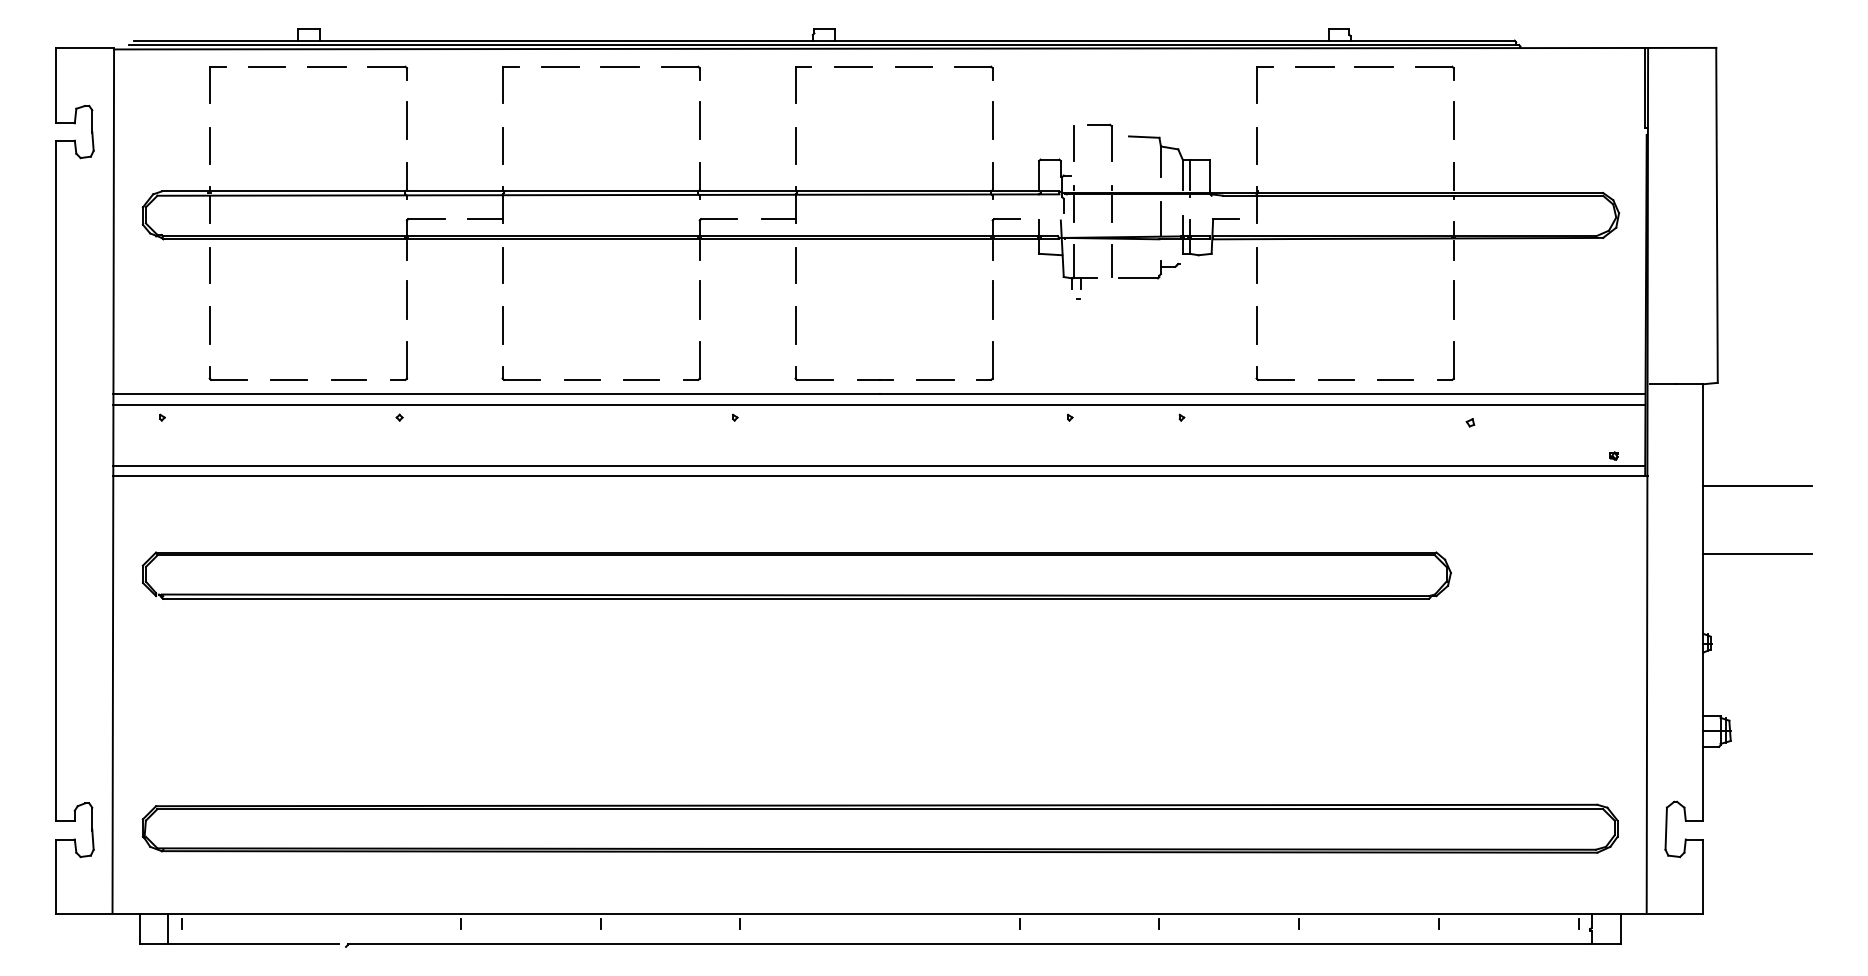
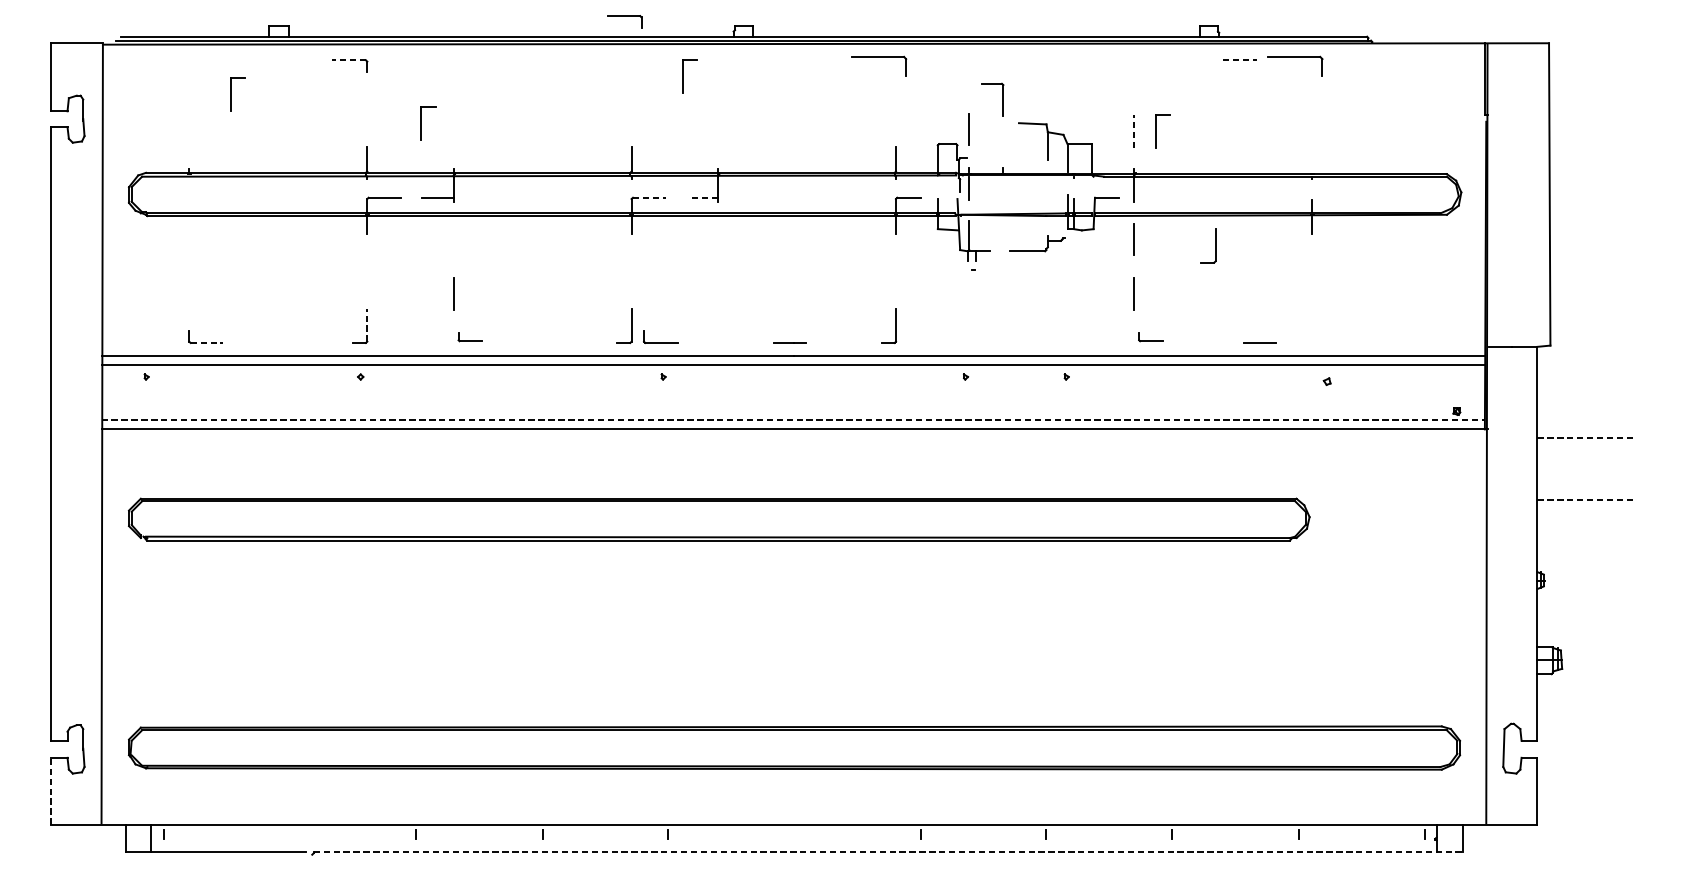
line: (266, 66) -> (240, 60), removed
line: (326, 66) -> (294, 60), removed
line: (386, 66) -> (348, 60), solid -> dashed
line: (560, 66) -> (505, 60), removed
line: (619, 66) -> (559, 60), removed
line: (853, 66) -> (770, 60), removed
line: (913, 66) -> (824, 60), removed
line: (1314, 66) -> (1186, 60), removed
line: (1374, 66) -> (1240, 60), solid -> dashed
part: (680, 72) -> (624, 21), moved
part: (973, 72) -> (878, 65), size x1.6
part: (1434, 72) -> (1294, 65), size x1.6
part: (210, 84) -> (231, 94), moved
part: (503, 84) -> (421, 123), moved
part: (796, 84) -> (683, 76), moved
part: (1257, 84) -> (1156, 131), moved
line: (406, 120) -> (366, 108), removed
line: (699, 120) -> (631, 108), removed
line: (992, 120) -> (895, 108), removed
line: (1453, 120) -> (1311, 108), removed
part: (1111, 142) -> (1003, 99), moved
line: (209, 145) -> (189, 131), removed
line: (502, 145) -> (453, 131), removed
line: (795, 145) -> (717, 131), removed
line: (1256, 145) -> (1134, 131), solid -> dashed
line: (1189, 174) -> (1073, 157), removed
line: (1453, 176) -> (1311, 159), removed
line: (1111, 208) -> (1003, 188), removed
line: (209, 209) -> (189, 189), removed
line: (1160, 218) -> (1047, 197), removed
line: (719, 219) -> (649, 198), solid -> dashed
line: (778, 219) -> (702, 198), solid -> dashed
line: (1111, 261) -> (1003, 236), removed
line: (209, 264) -> (189, 238), removed
line: (795, 264) -> (717, 238), removed
line: (502, 265) -> (453, 239), removed
line: (406, 300) -> (366, 271), removed
line: (699, 300) -> (631, 271), removed
line: (992, 300) -> (895, 271), removed
line: (1453, 300) -> (1311, 271), removed
line: (209, 325) -> (189, 293), removed
line: (795, 325) -> (717, 293), removed
line: (406, 359) -> (366, 324), solid -> dashed
part: (1453, 360) -> (1215, 245), moved
part: (520, 373) -> (469, 337), size x0.7
part: (813, 373) -> (660, 337), moved
part: (1274, 373) -> (1150, 337), size x0.7
line: (229, 379) -> (207, 342), solid -> dashed
line: (288, 379) -> (260, 342), removed
line: (348, 379) -> (314, 342), removed
line: (582, 379) -> (525, 342), removed
line: (641, 379) -> (578, 342), removed
line: (935, 379) -> (844, 342), removed
line: (1336, 379) -> (1206, 342), removed
line: (879, 465) -> (793, 420), solid -> dashed
line: (1758, 485) -> (1587, 438), solid -> dashed
line: (1758, 554) -> (1587, 500), solid -> dashed
line: (55, 876) -> (50, 791), solid -> dashed
line: (984, 944) -> (888, 852), solid -> dashed

